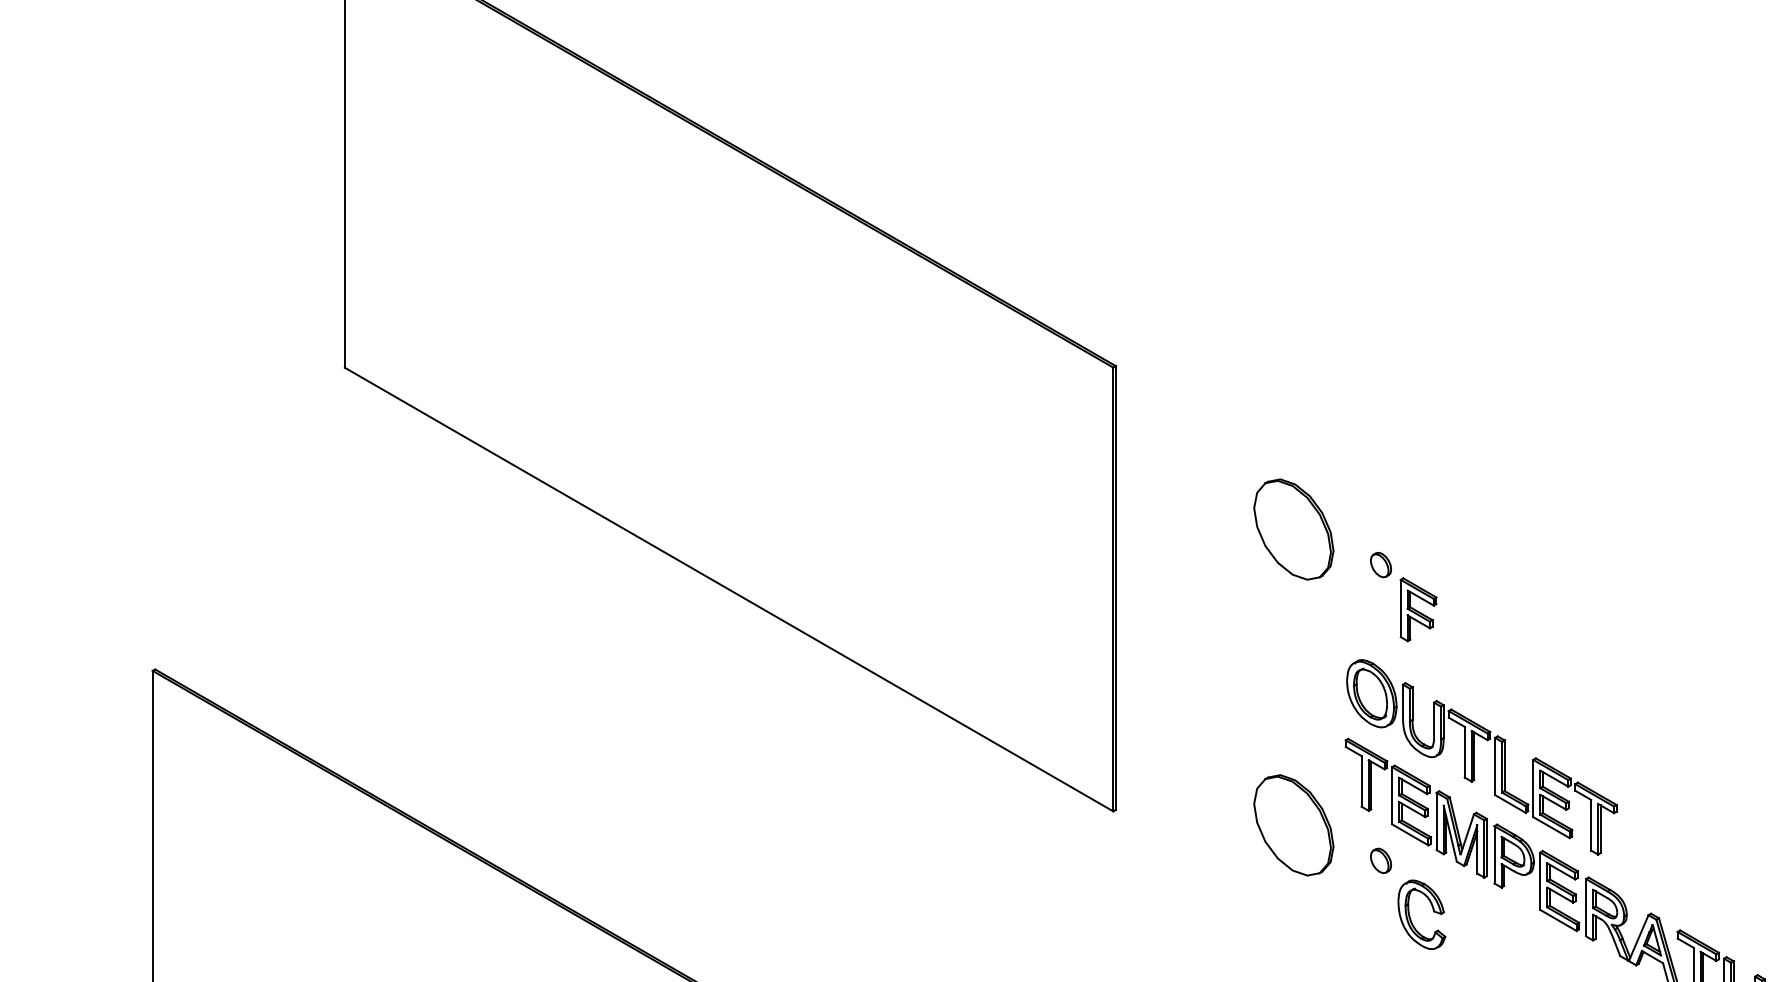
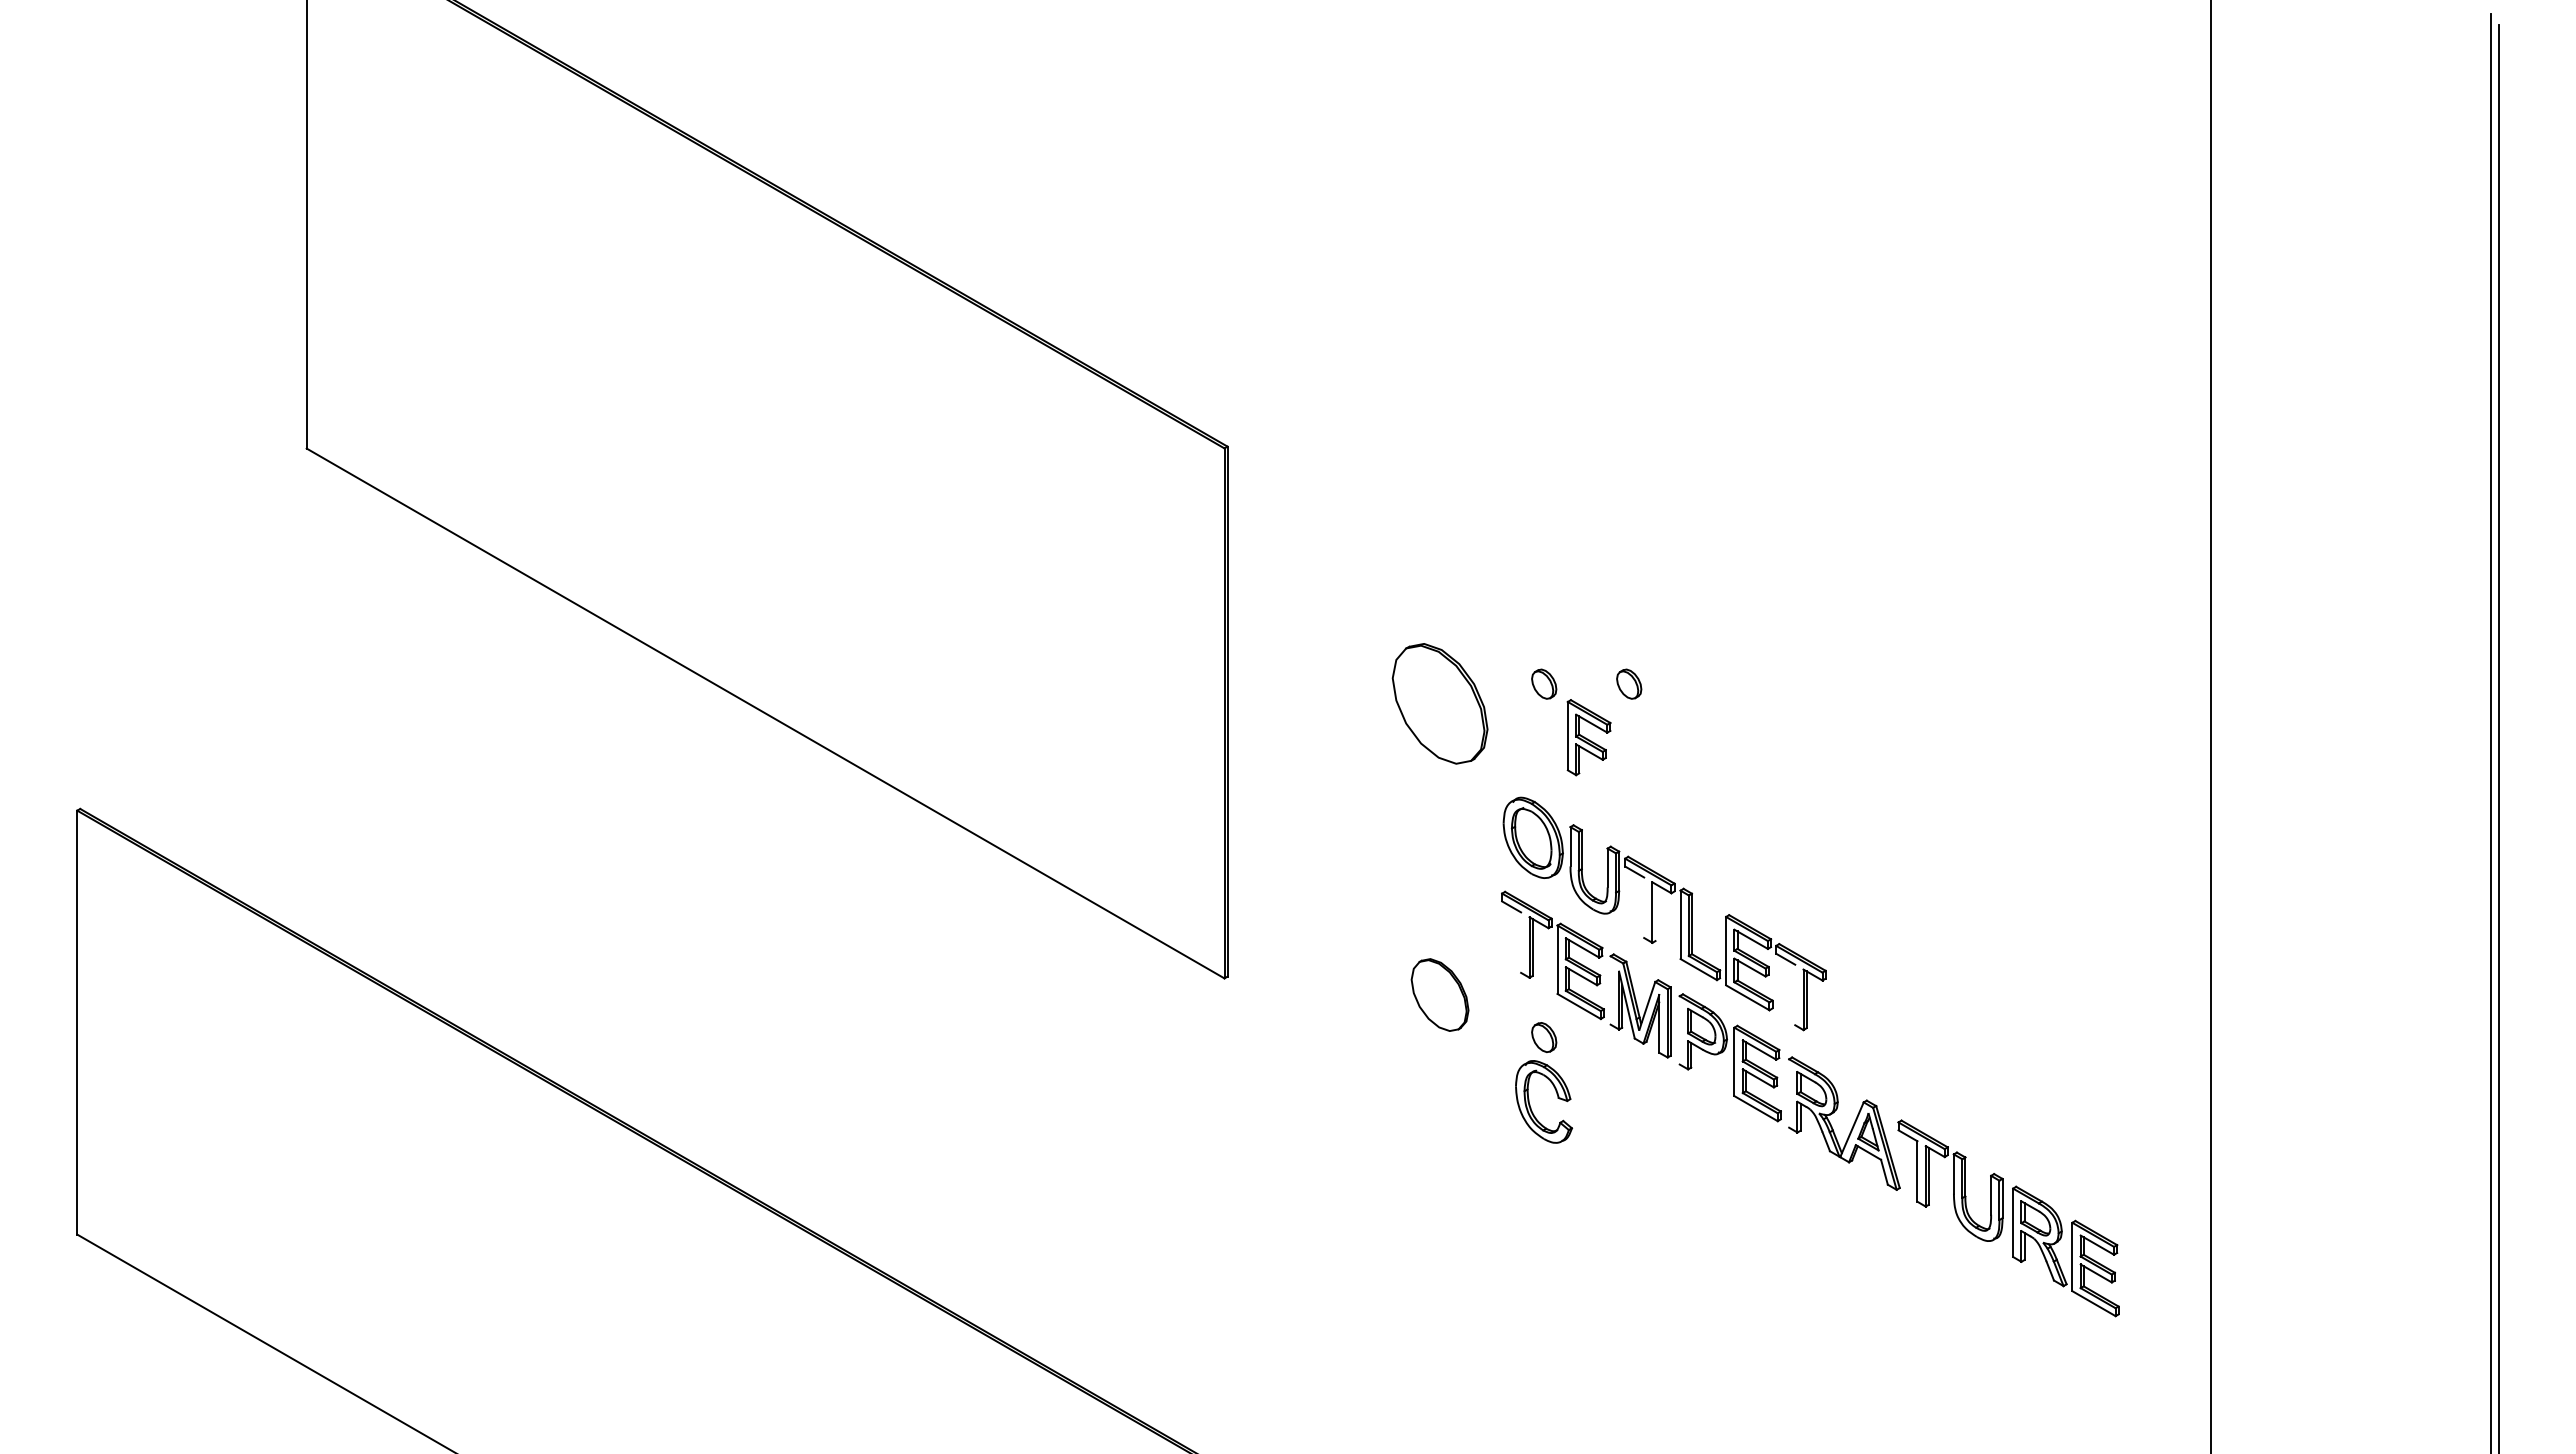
part: (1293, 529) -> (1439, 703), moved
part: (1452, 564) -> (1629, 683), added
line: (1464, 752) -> (1644, 907), removed
line: (1474, 756) -> (1655, 912), removed
line: (1361, 781) -> (1521, 942), removed
line: (1436, 821) -> (1610, 990), removed
part: (1293, 824) -> (1439, 994), size x0.6
line: (1591, 824) -> (1795, 994), removed
line: (1494, 854) -> (1679, 1030), removed
line: (1586, 907) -> (1789, 1093), removed
part: (1433, 911) -> (1557, 1098), moved

